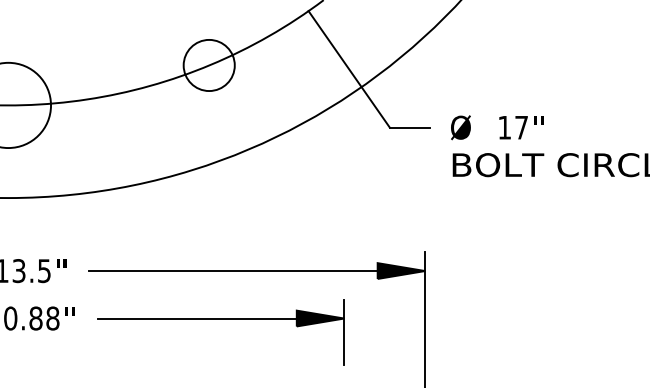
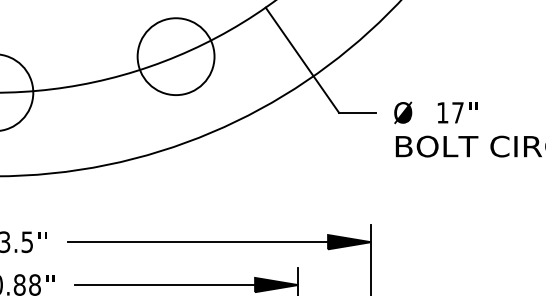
circle: (208, 65) -> (175, 56), size x1.67

